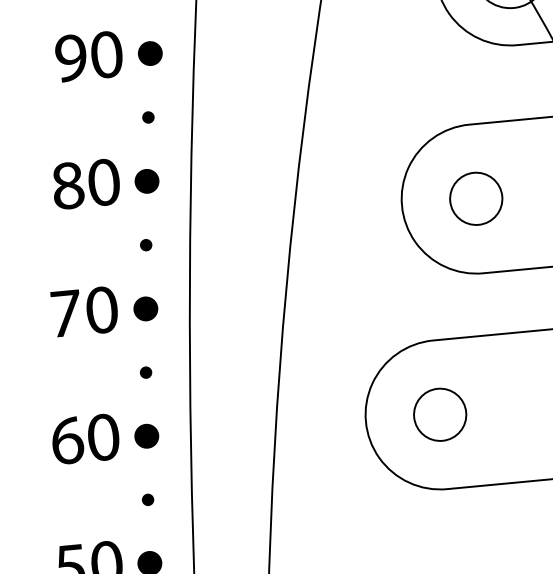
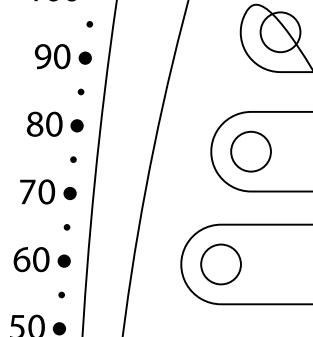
circle: (475, 198) -> (250, 151), size x1.43
circle: (439, 414) -> (220, 264), size x1.43

